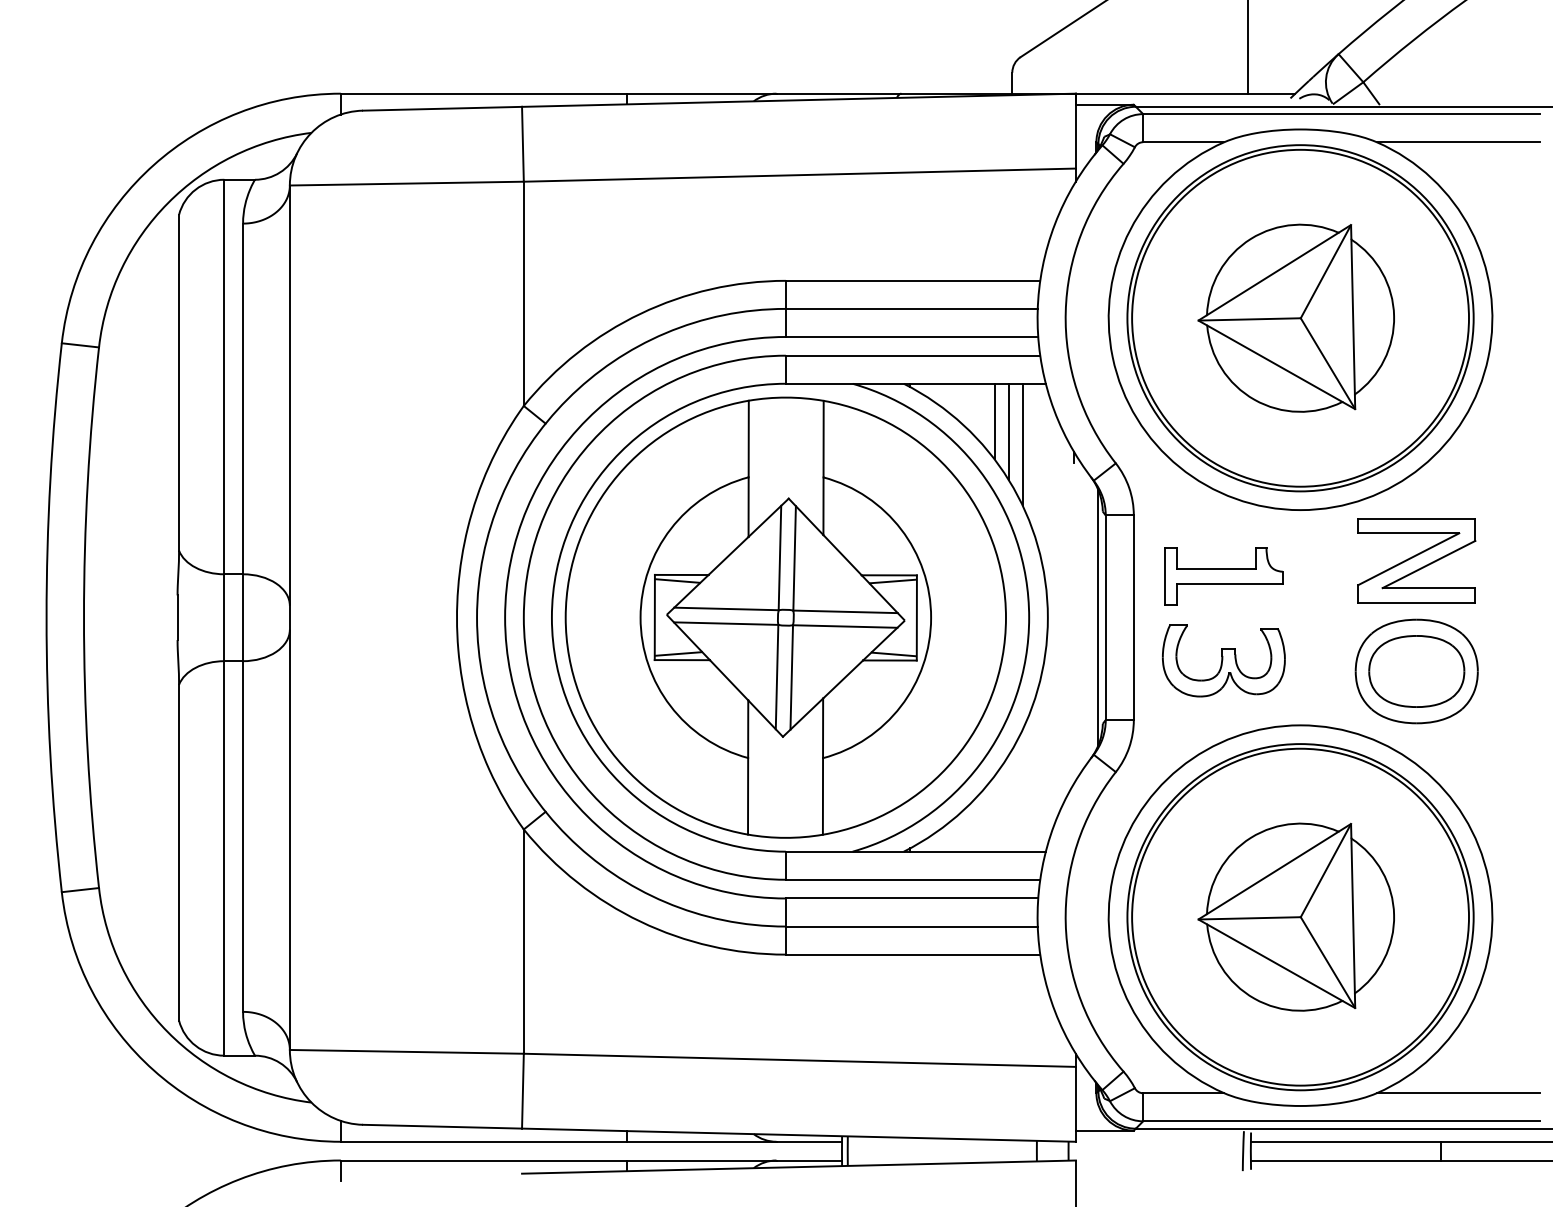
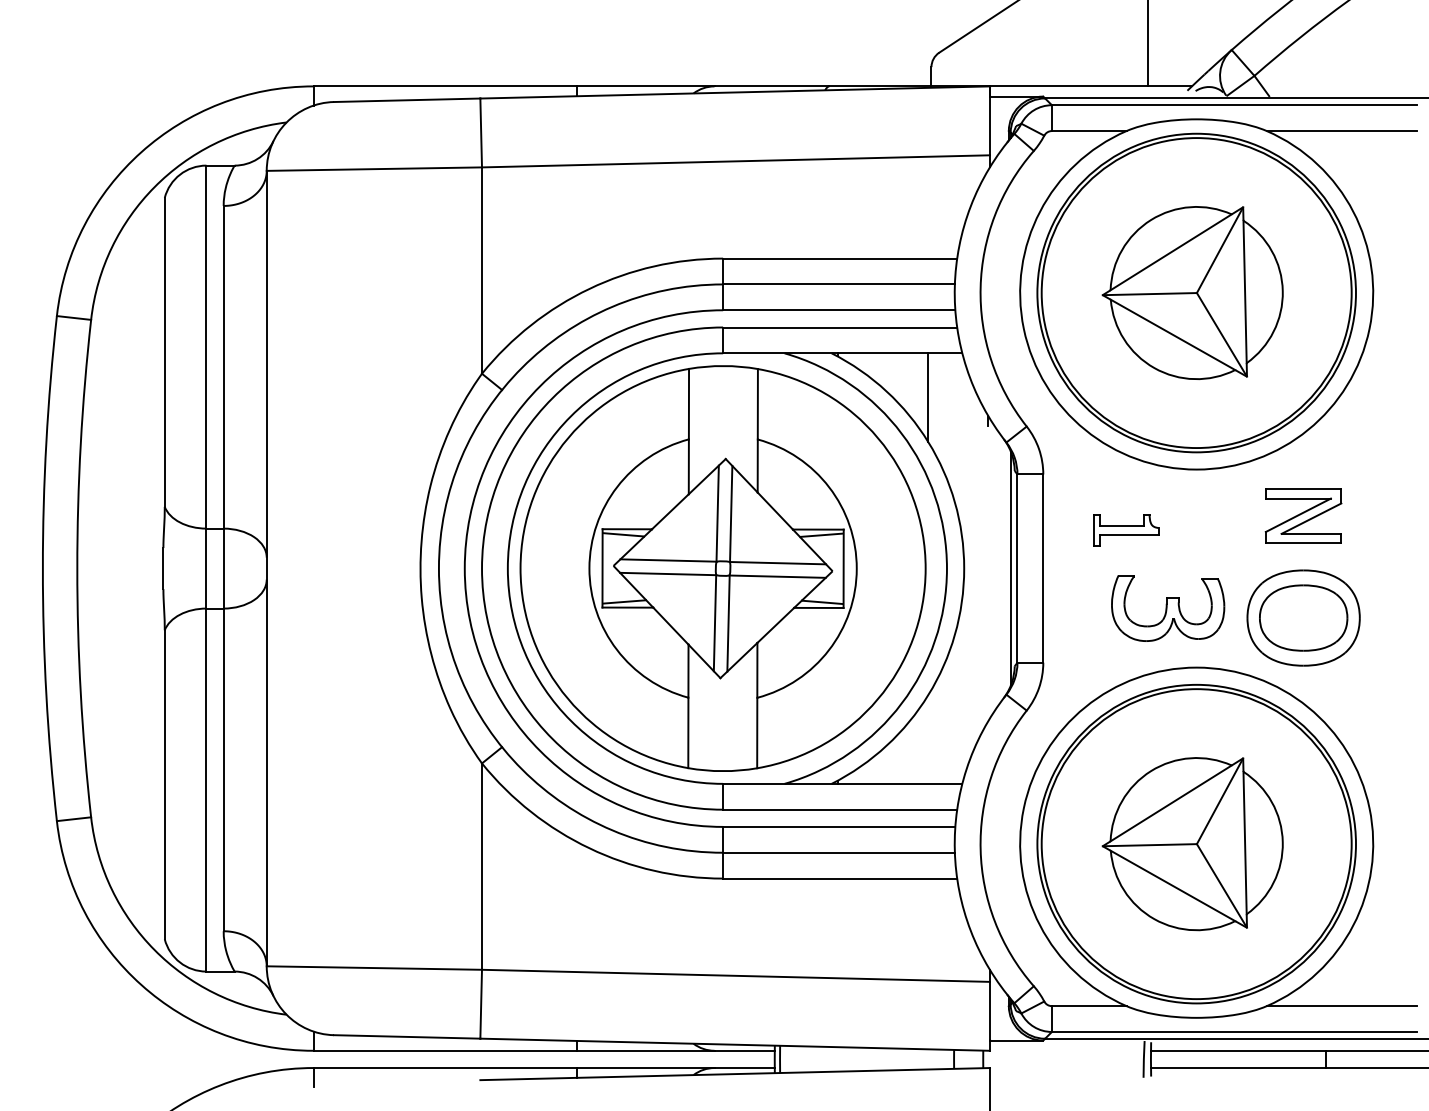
line: (994, 420) -> (915, 387), removed
line: (1022, 444) -> (940, 409), removed
part: (1416, 561) -> (1303, 516), size x0.7
part: (1223, 576) -> (1125, 530), size x0.6
part: (1224, 661) -> (1168, 608), moved

